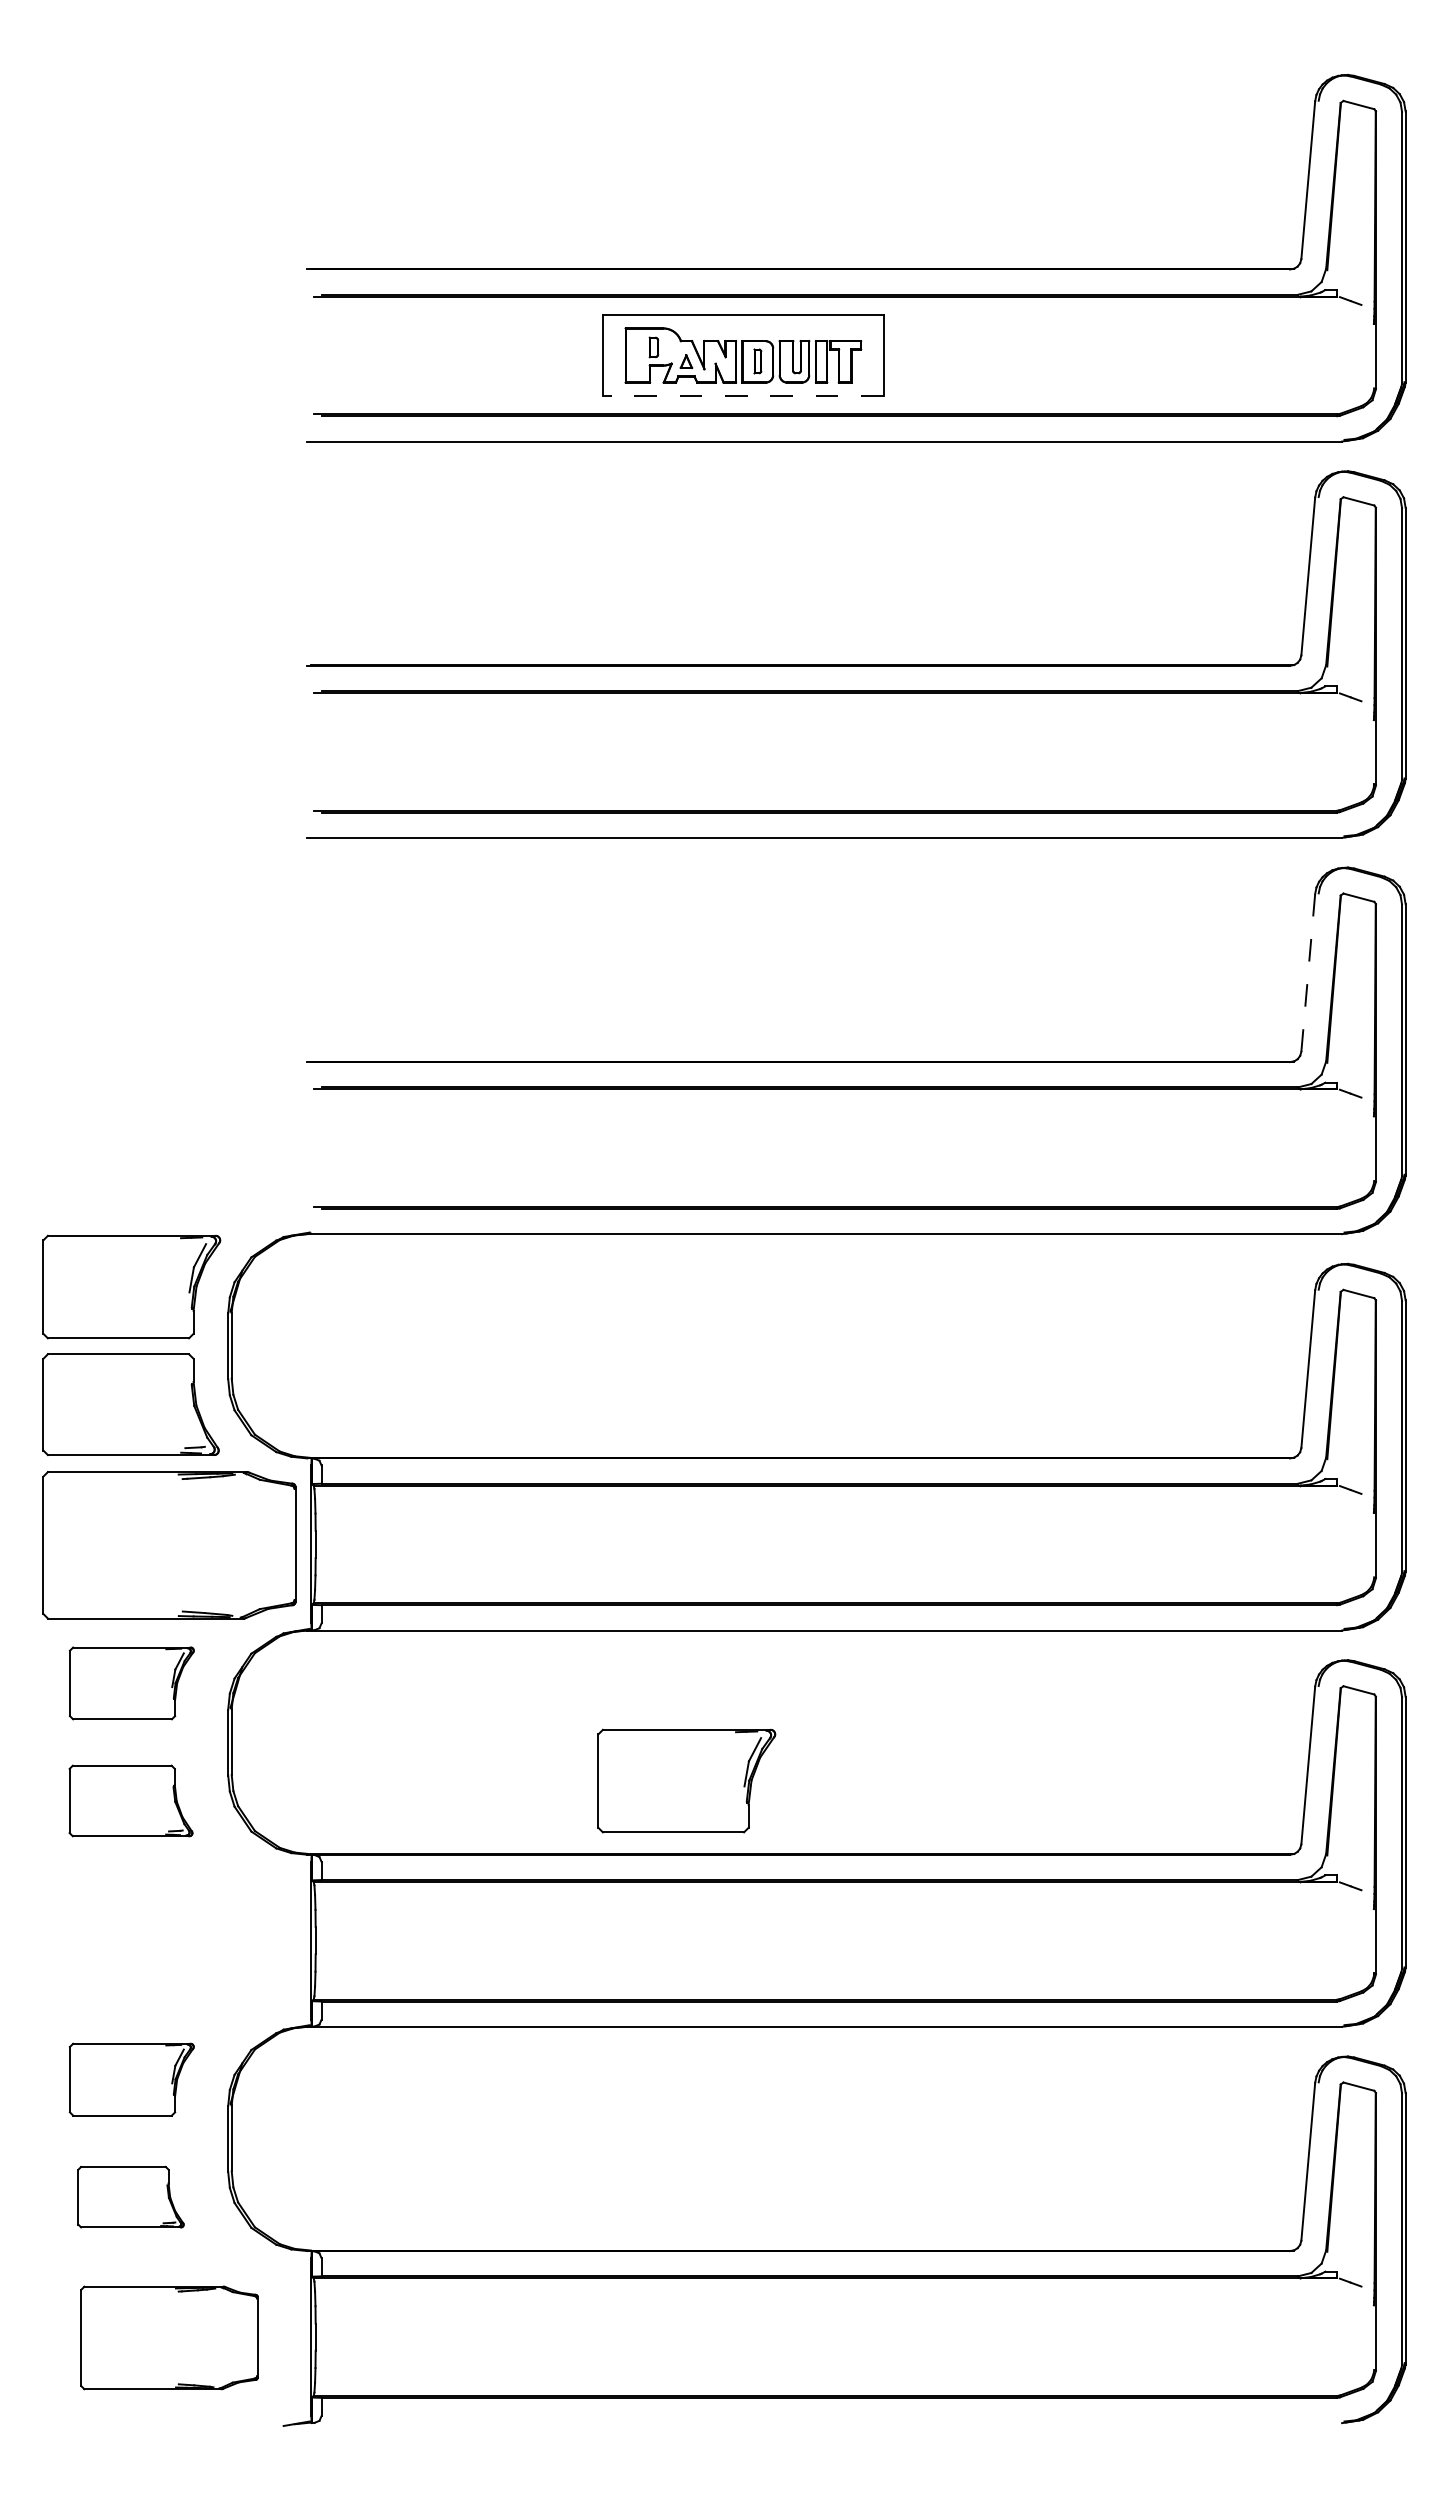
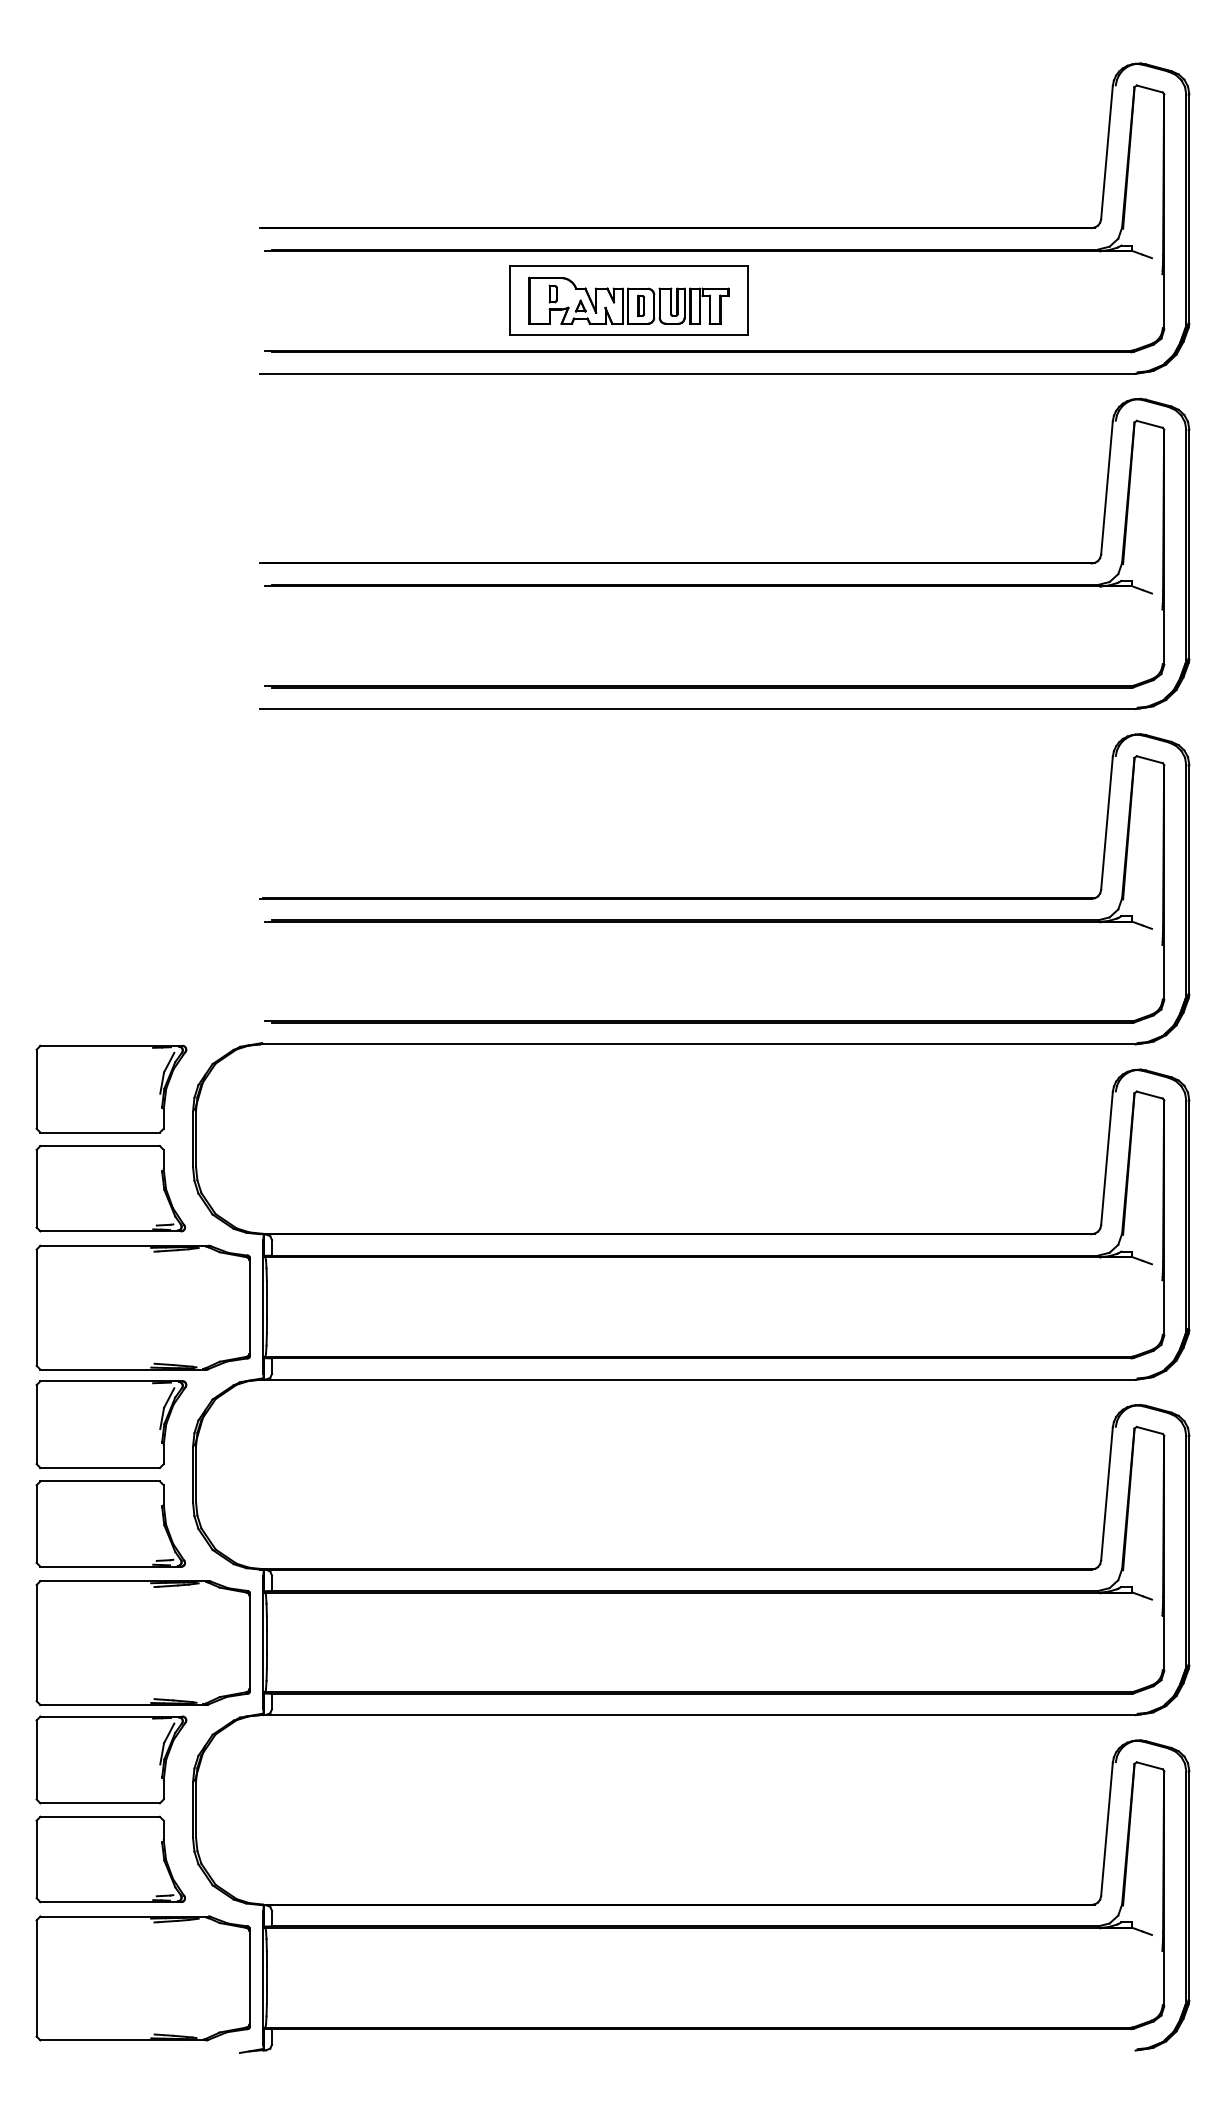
line: (742, 396) -> (628, 335), dashed -> solid
line: (1308, 972) -> (1107, 823), dashed -> solid
part: (131, 1683) -> (111, 1424), size x1.43
part: (686, 1780) -> (580, 1506), removed
part: (130, 1800) -> (110, 1523), size x1.43
part: (169, 1941) -> (143, 1642), added
part: (131, 2079) -> (111, 1759), size x1.43
part: (130, 2196) -> (110, 1858), size x1.67
part: (169, 2337) -> (143, 1978), size x1.43

